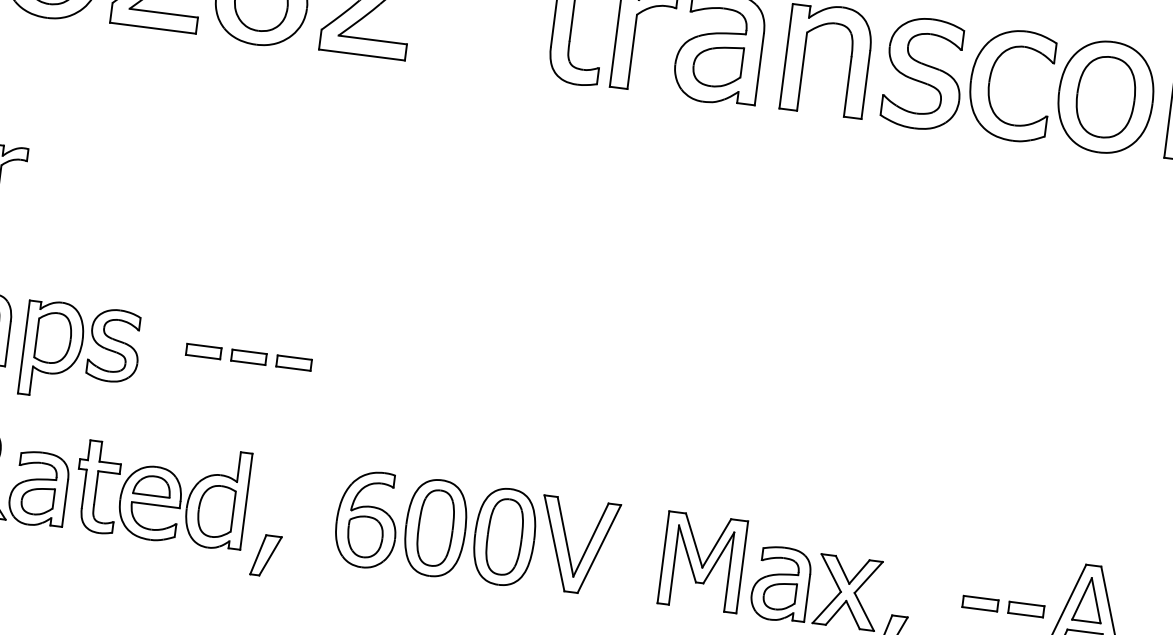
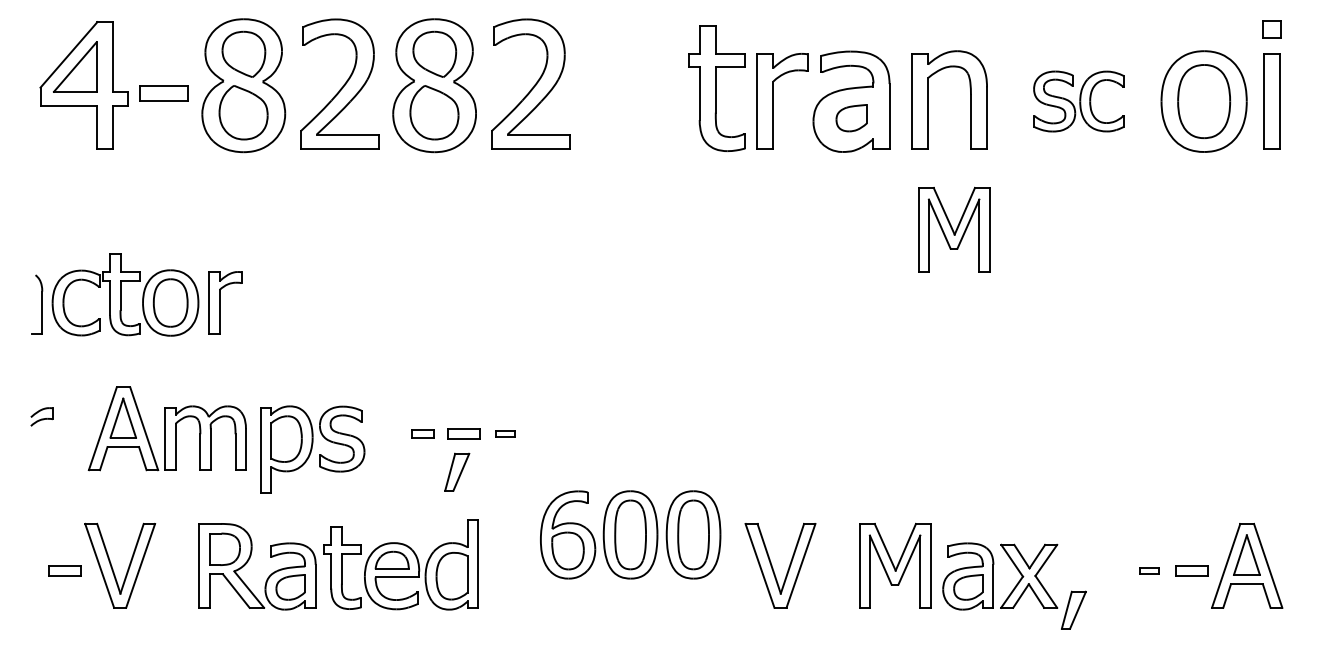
part: (717, 65) -> (851, 117), size x0.7
part: (968, 79) -> (1078, 101), size x0.6
part: (814, 202) -> (954, 229), added
part: (203, 351) -> (422, 433), size x0.7
part: (294, 362) -> (505, 433), size x0.6
part: (435, 527) -> (630, 534), moved
part: (266, 554) -> (457, 471), moved
part: (980, 602) -> (1149, 570), size x0.6

